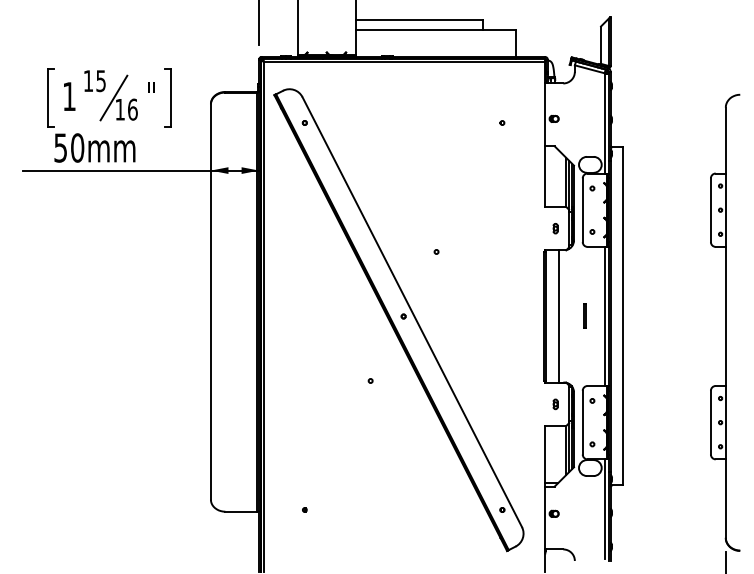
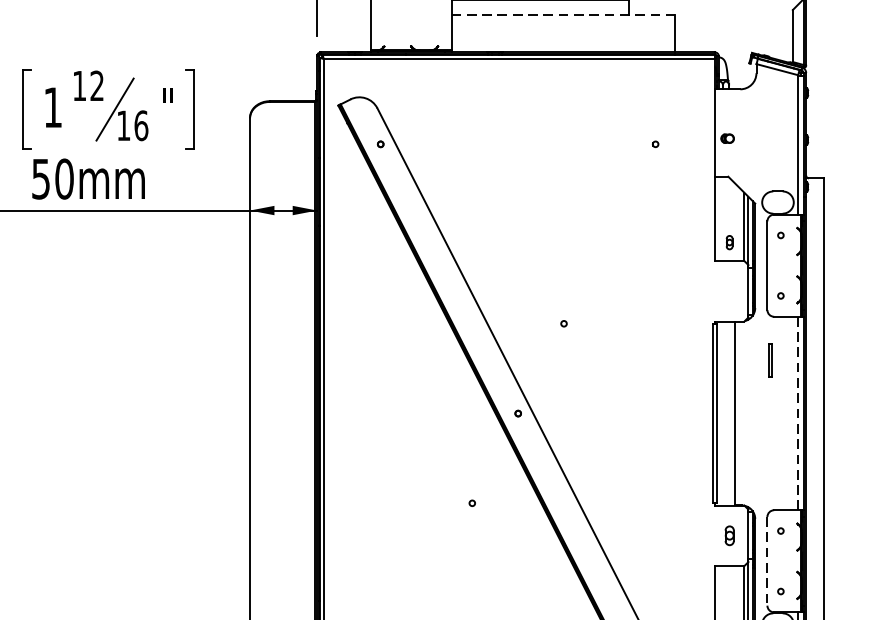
line: (436, 30) -> (563, 15), solid -> dashed
text: (100, 81) -> (96, 86), 15 -> 12
part: (555, 228) -> (729, 242), moved
line: (584, 315) -> (769, 359), moved
line: (604, 316) -> (797, 413), solid -> dashed
part: (555, 404) -> (729, 536), size x1.4
line: (582, 422) -> (767, 561), solid -> dashed

